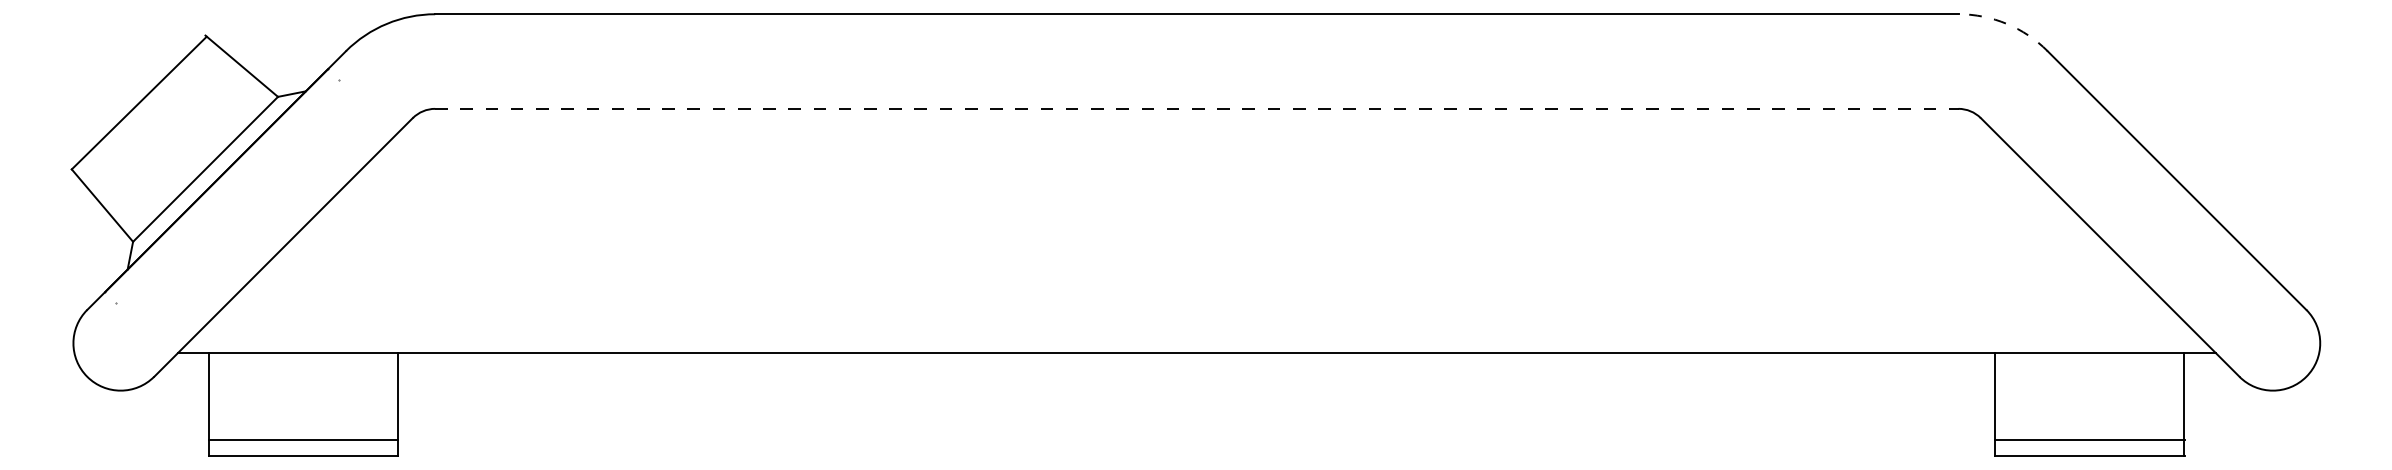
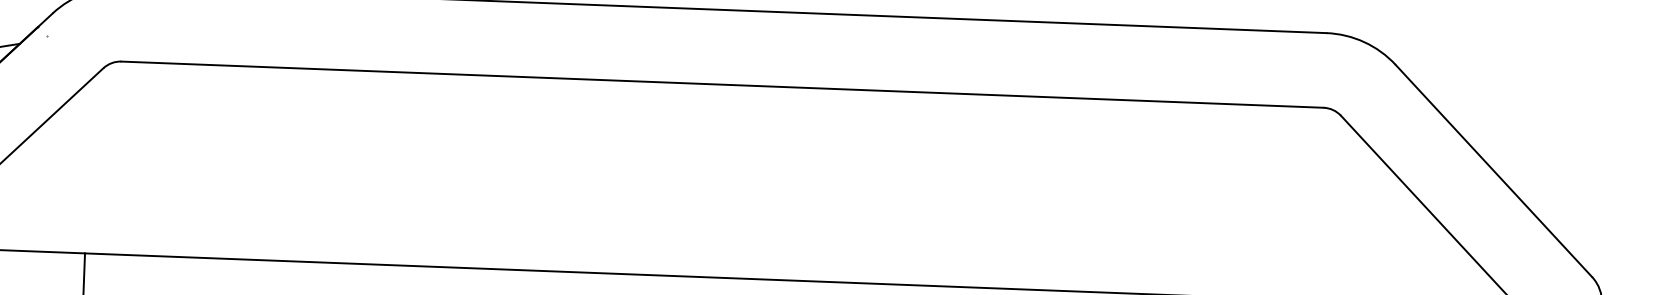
arc: (2006, 23) -> (1364, 41), dashed -> solid
line: (1196, 108) -> (722, 84), dashed -> solid

